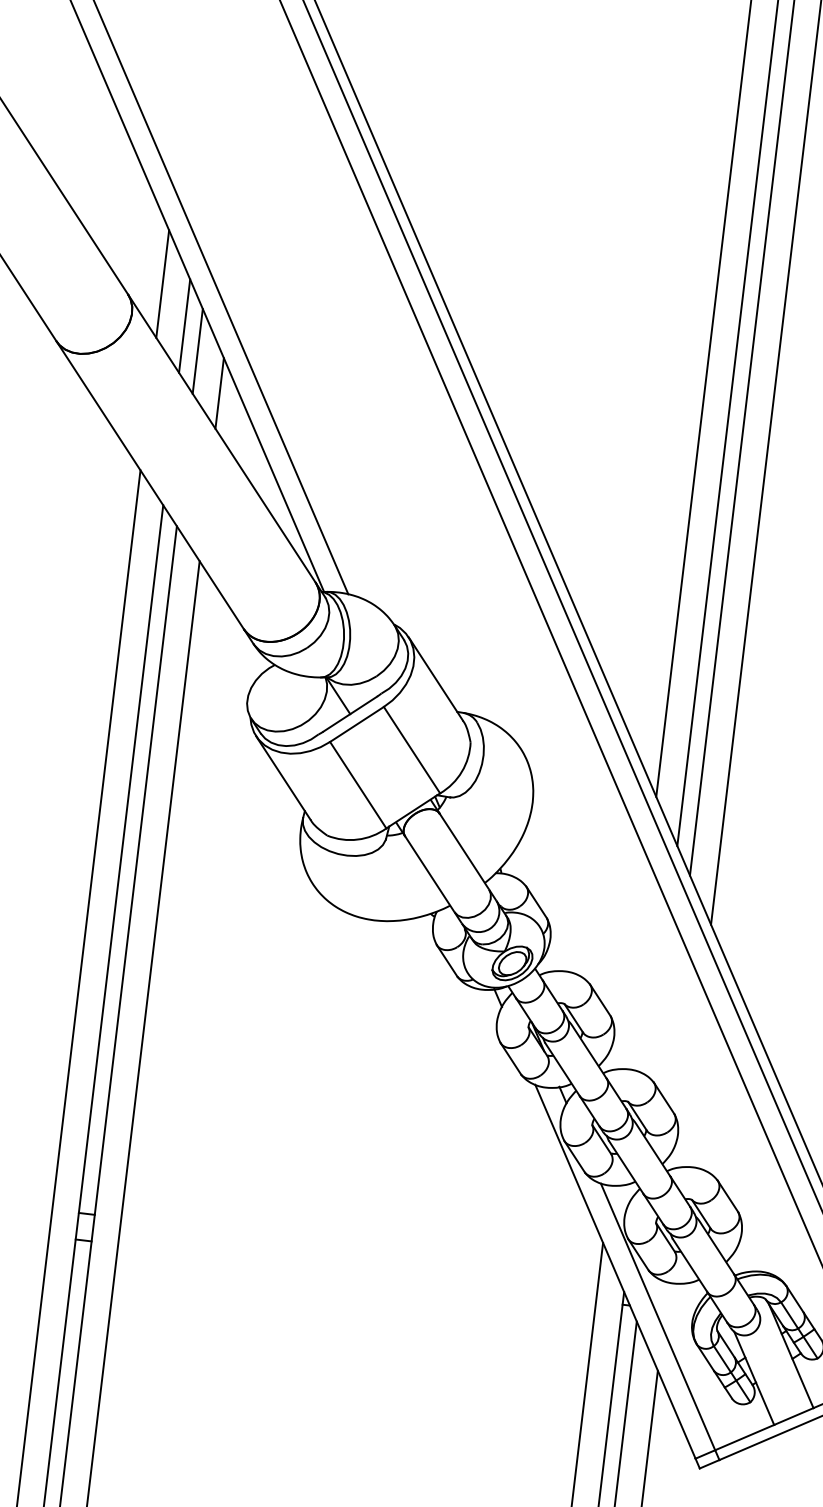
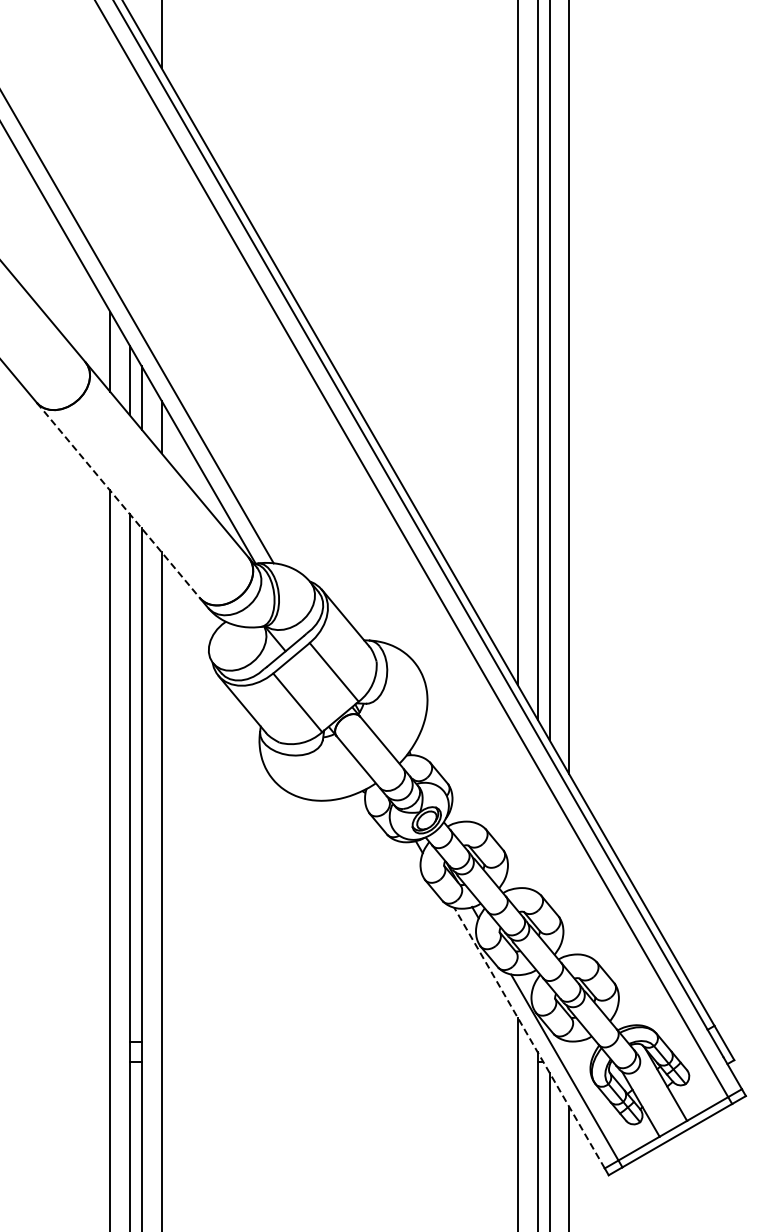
line: (150, 486) -> (118, 501), solid -> dashed
line: (615, 1271) -> (529, 1037), solid -> dashed

